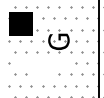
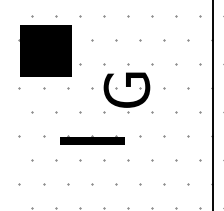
part: (42, 68) -> (91, 147), added

